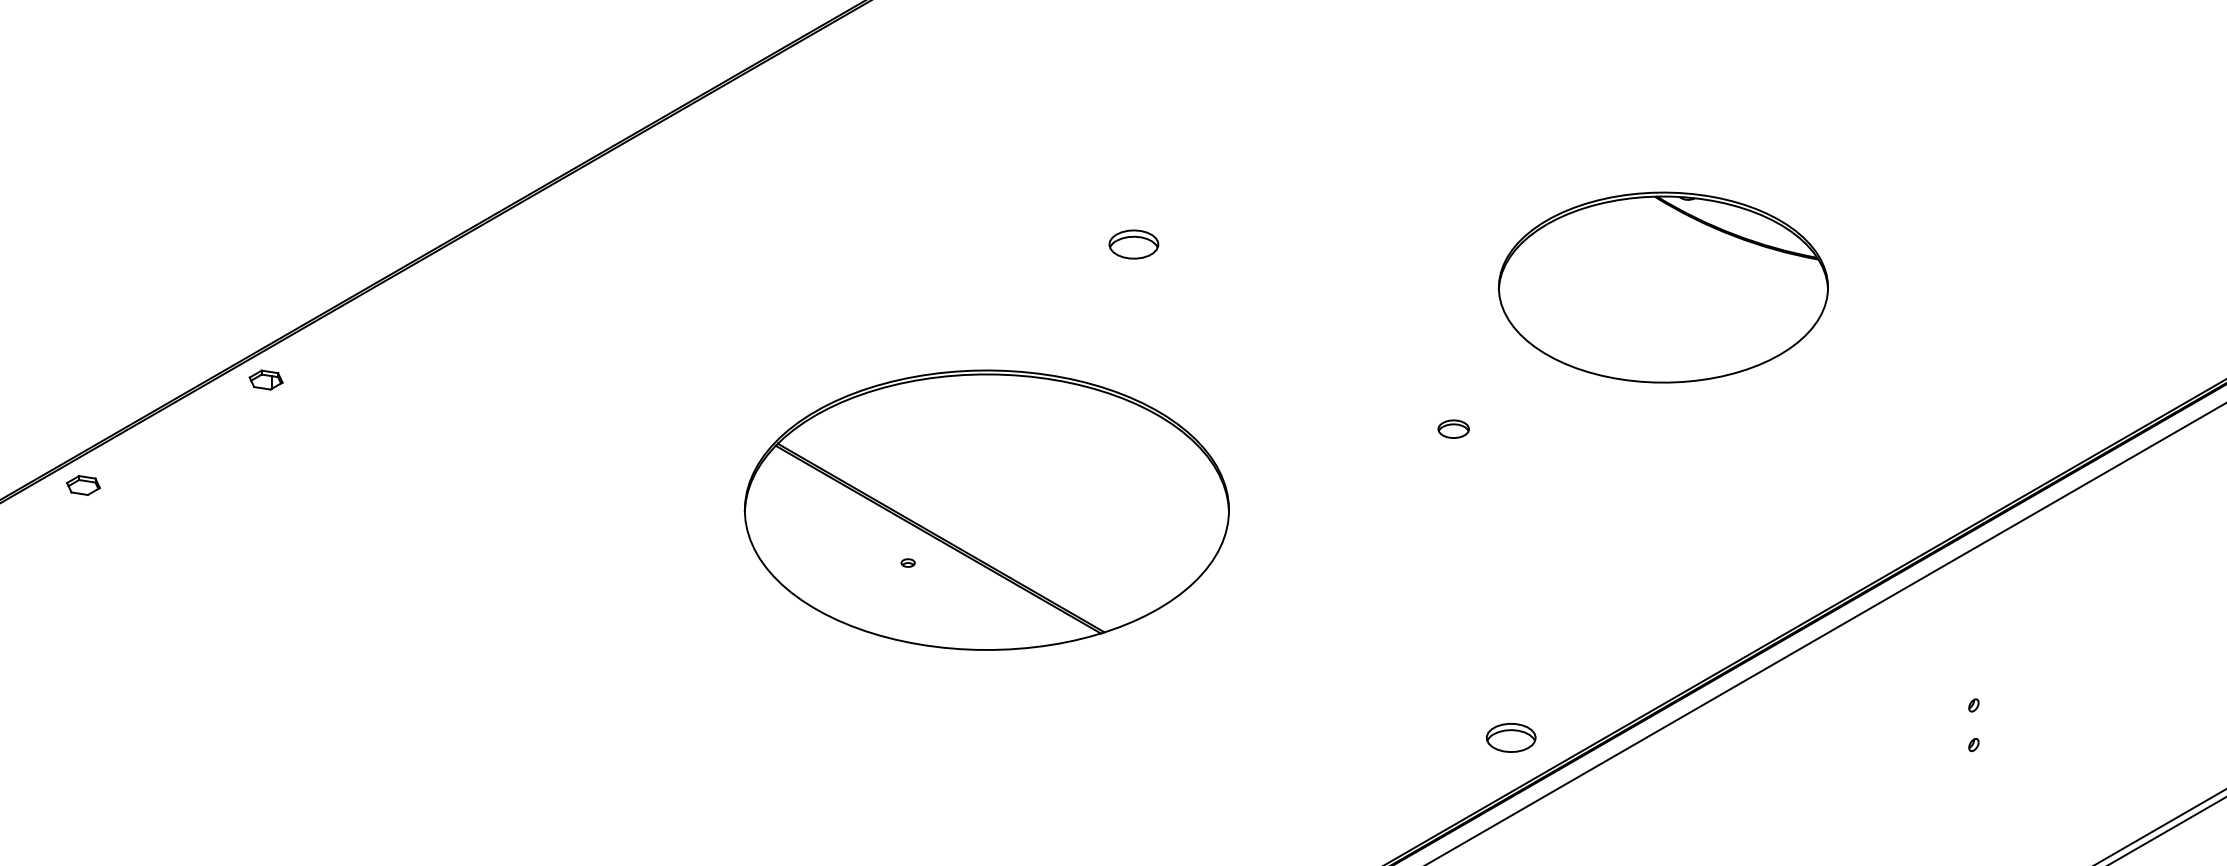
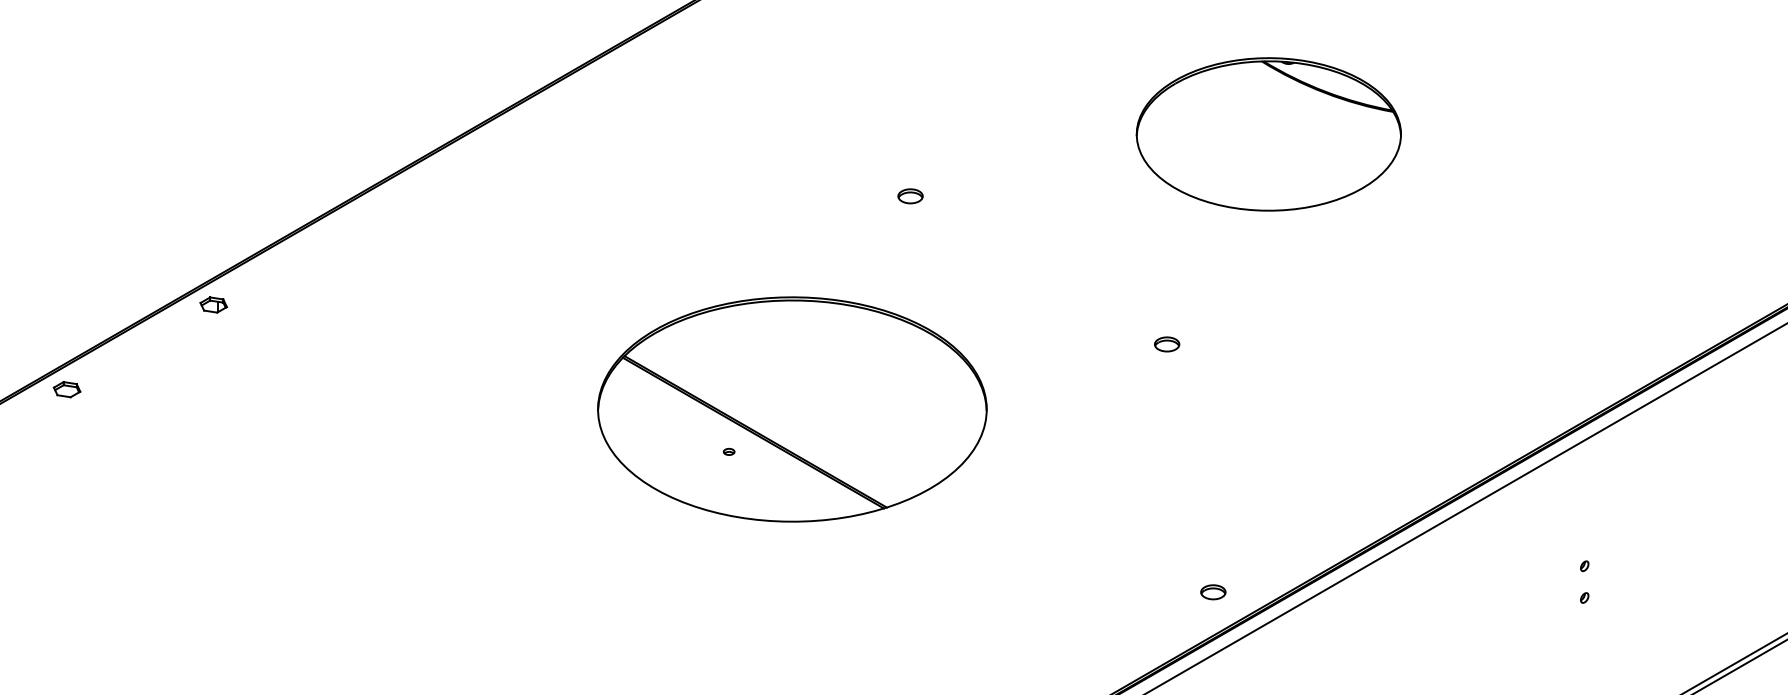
part: (1134, 244) -> (910, 196), size x0.62
part: (1662, 287) -> (1268, 134), moved
part: (1511, 737) -> (1213, 591), size x0.62

